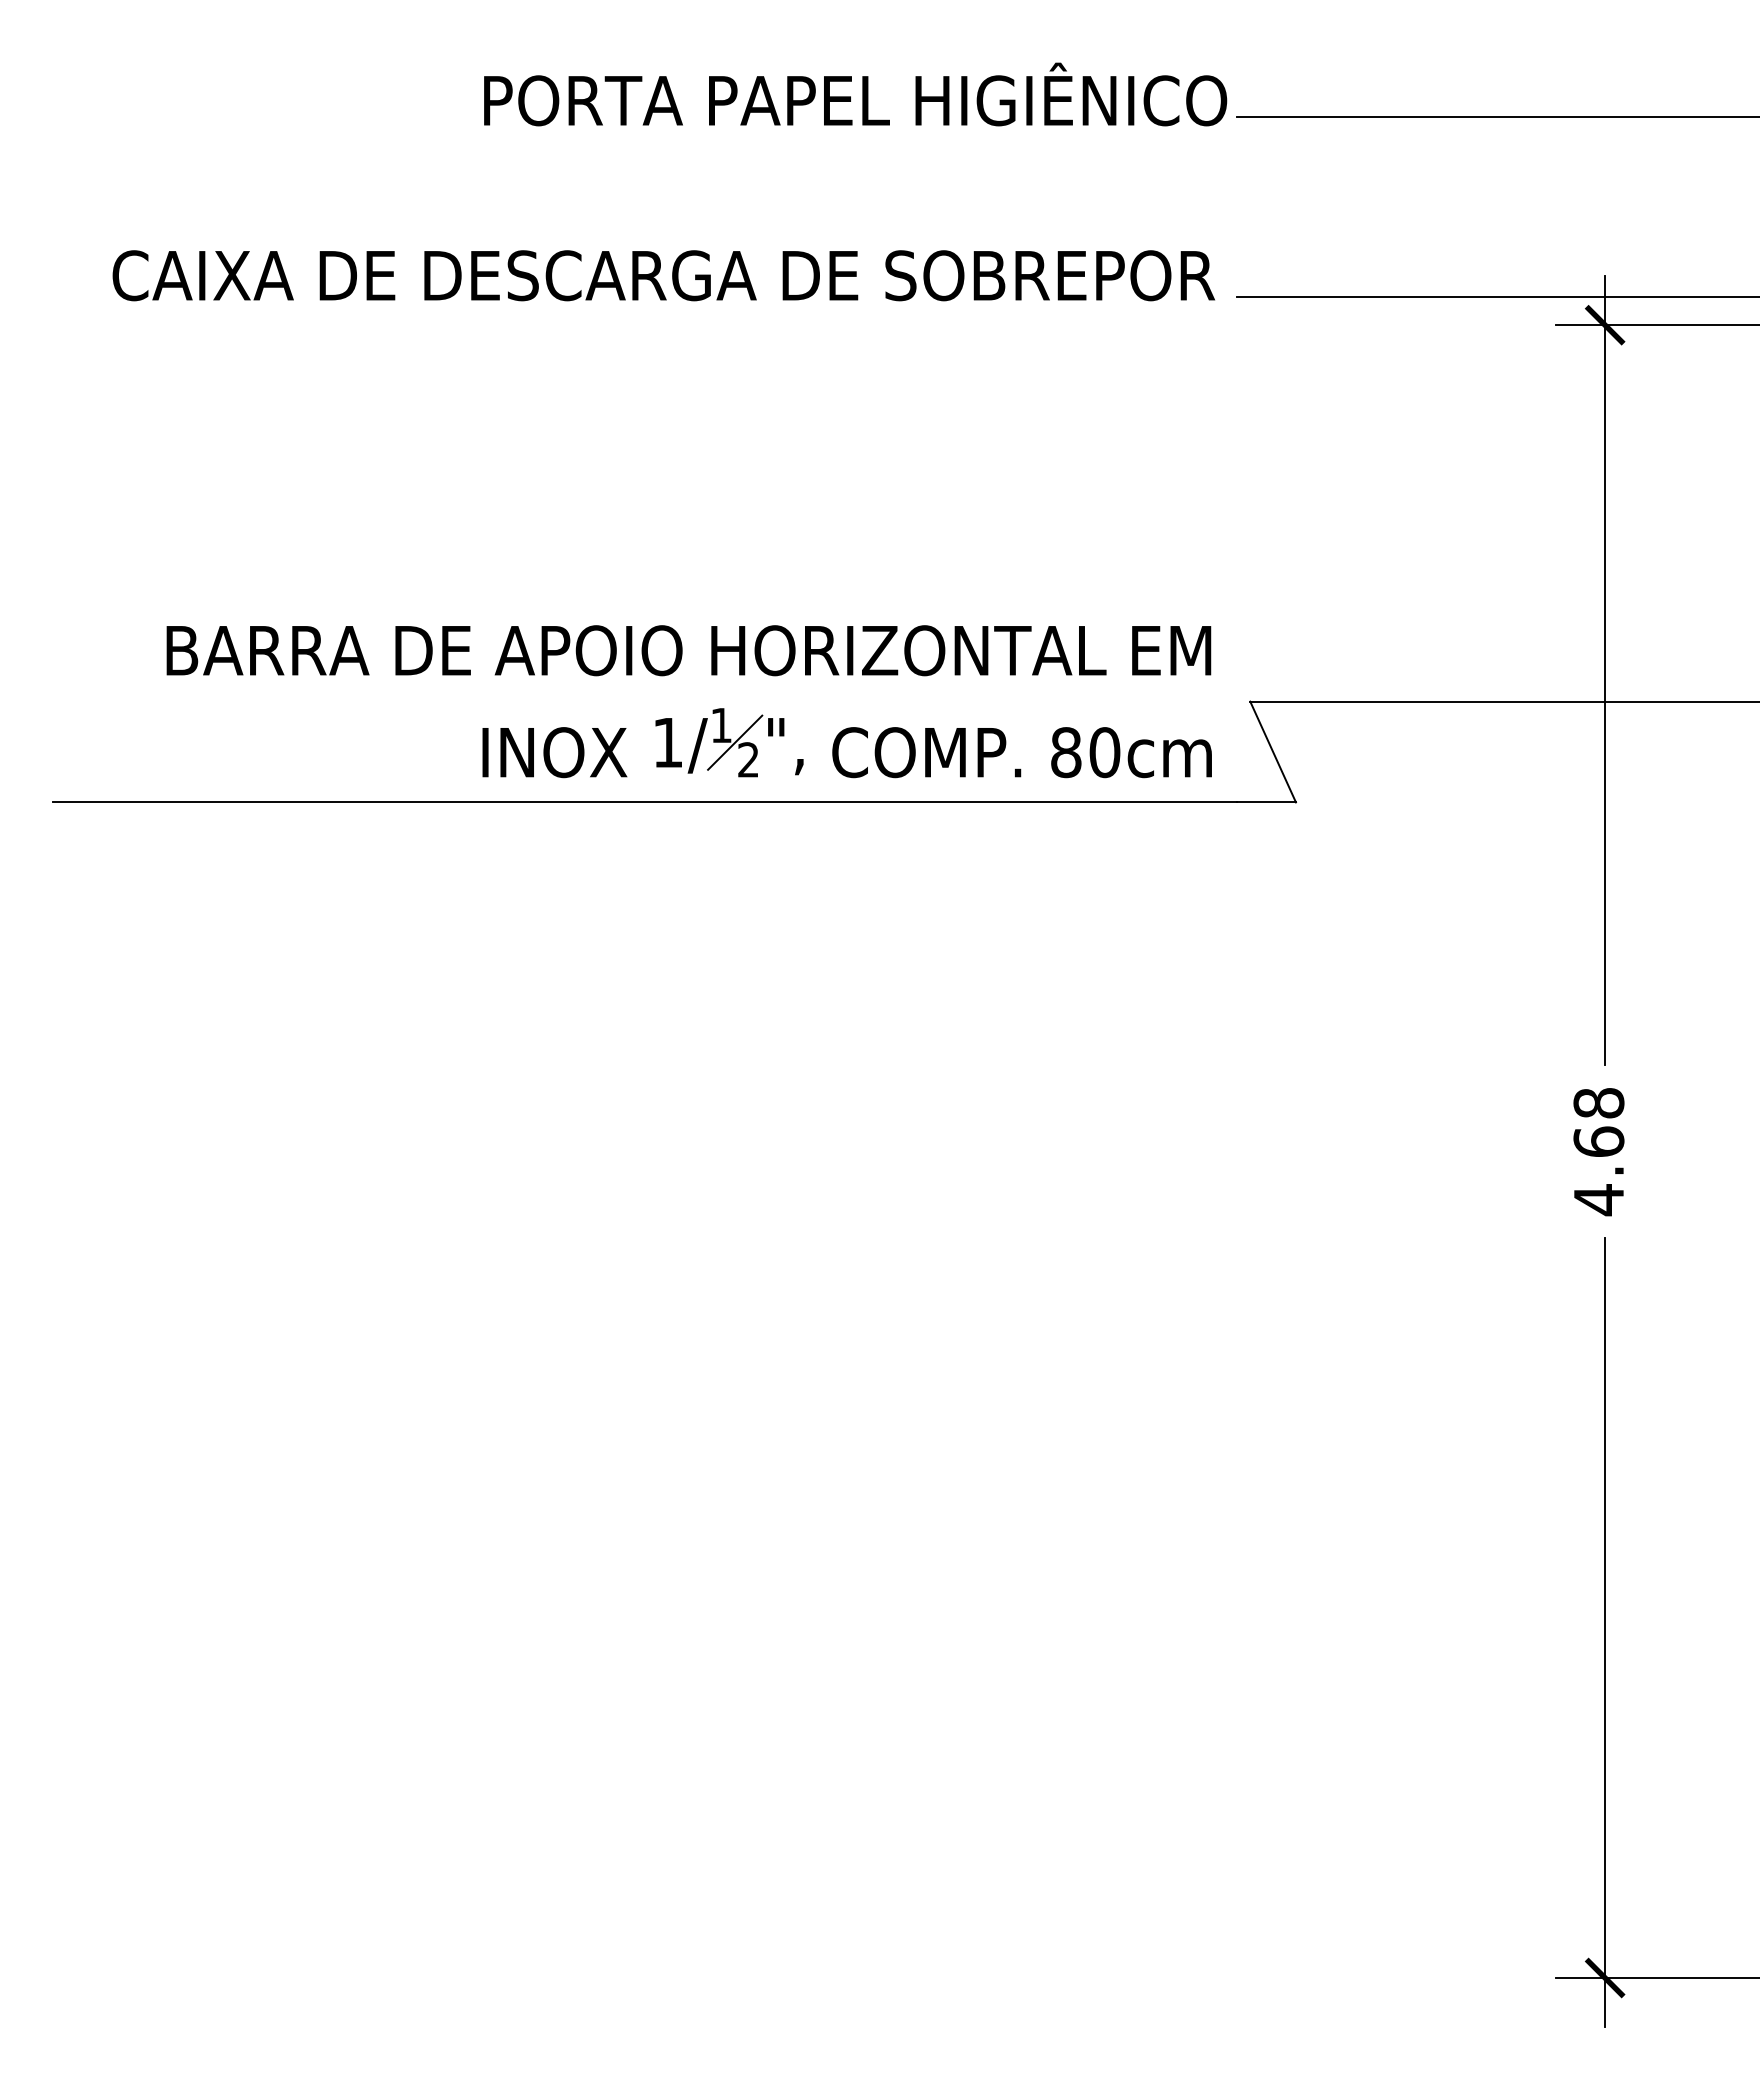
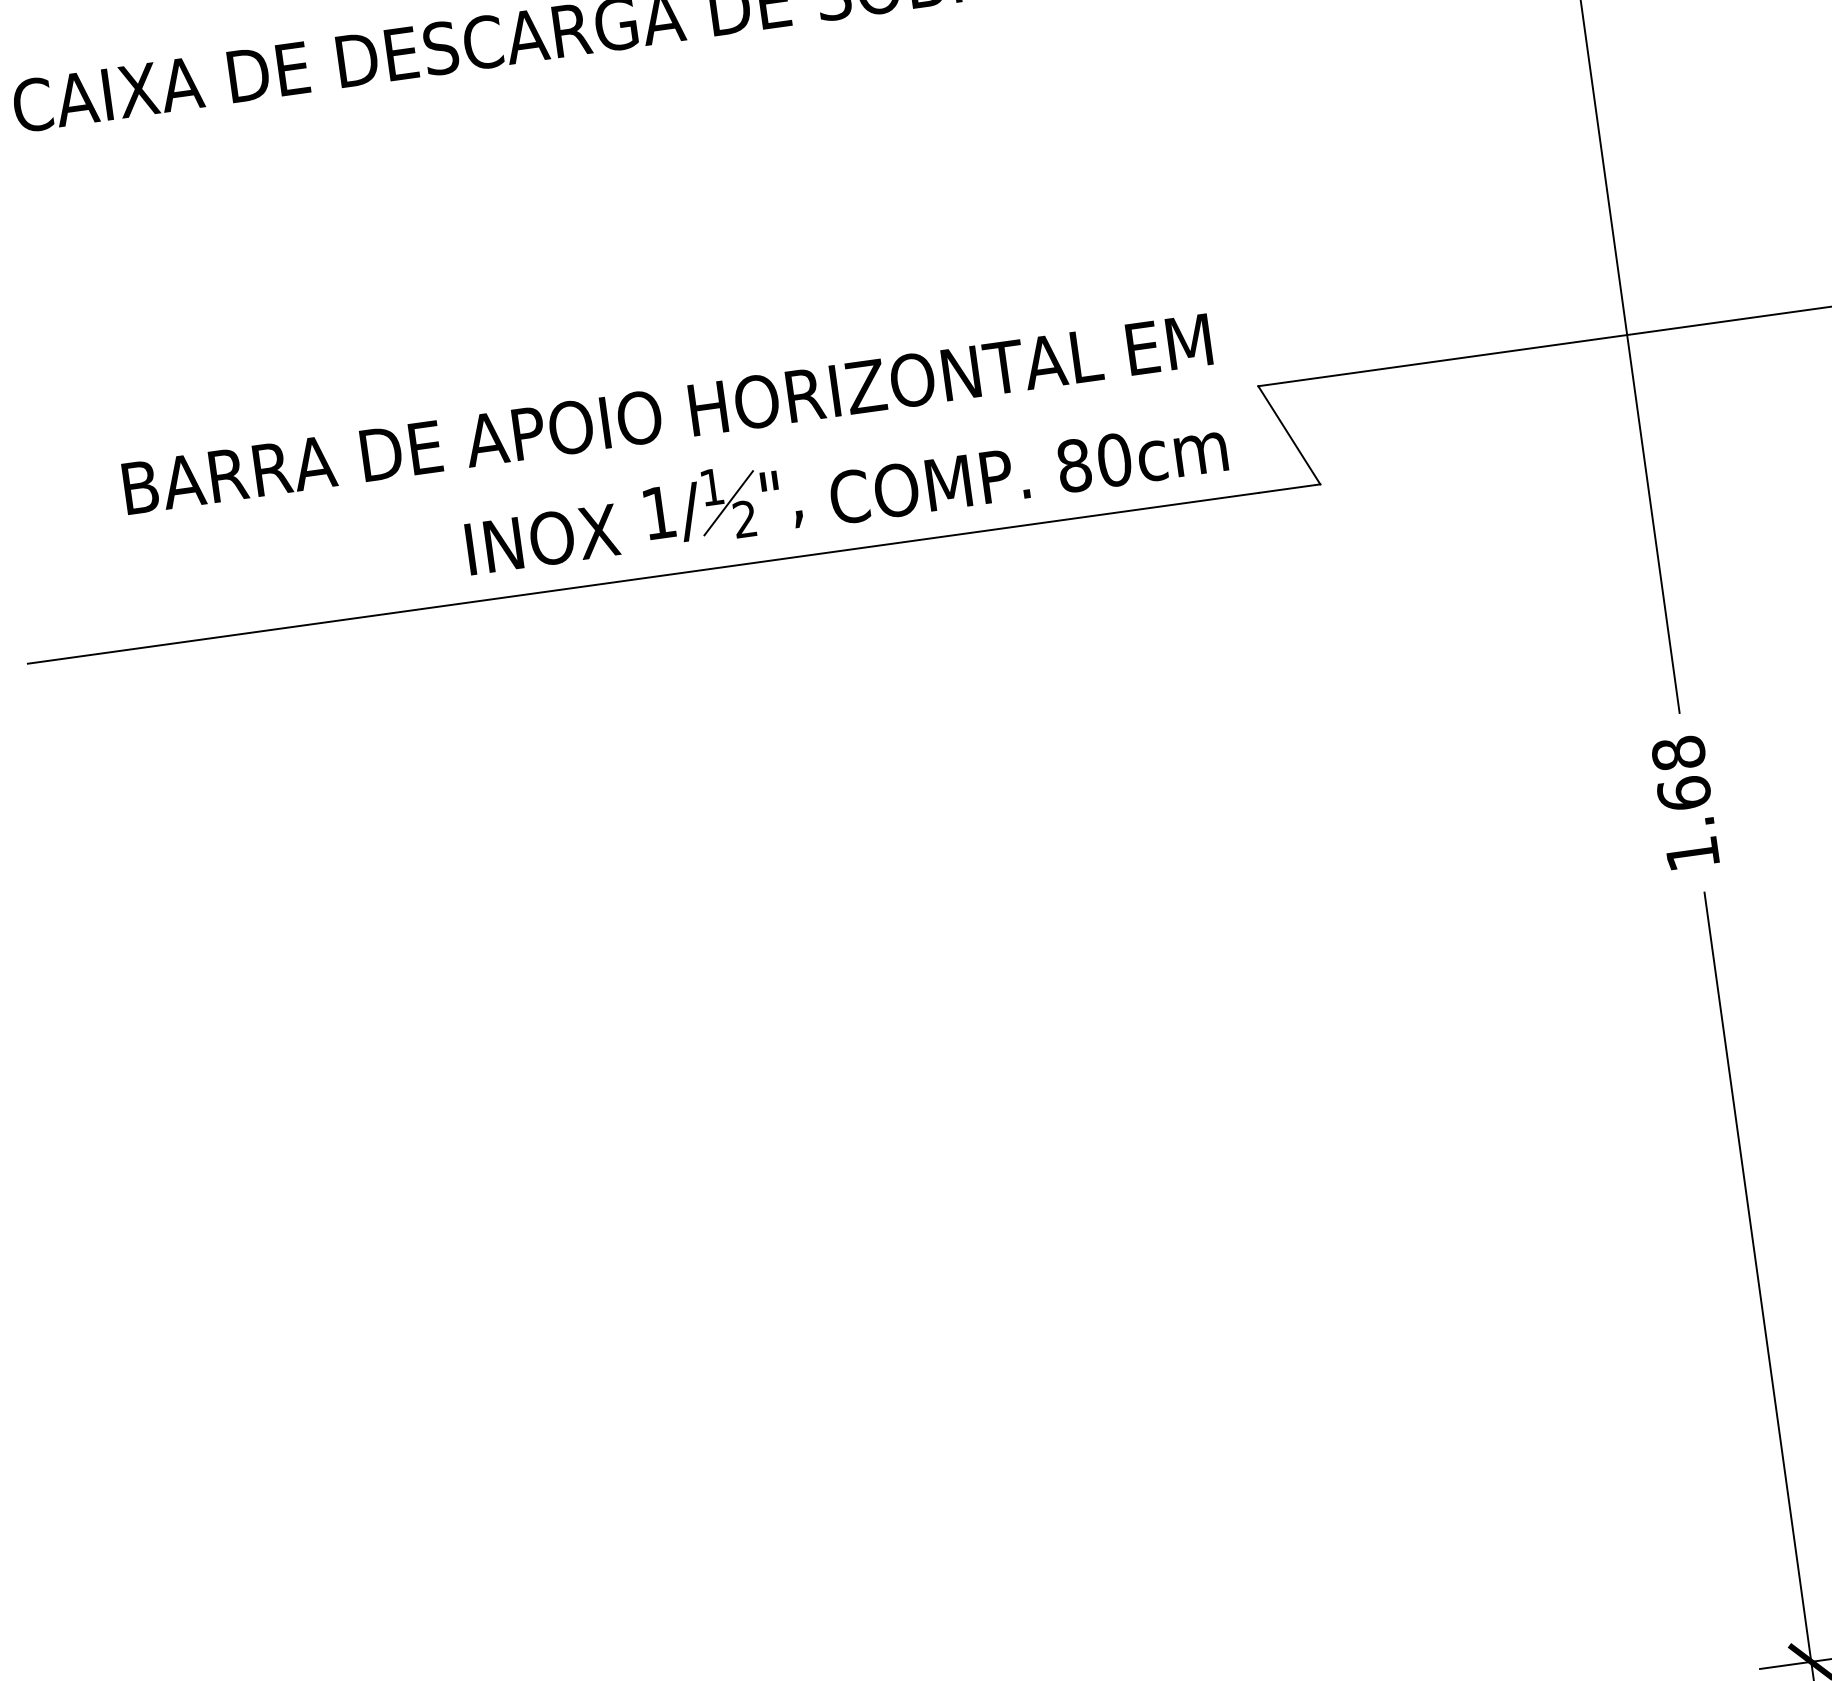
text: (1598, 1200) -> (1692, 854), 4.68 -> 1.68

